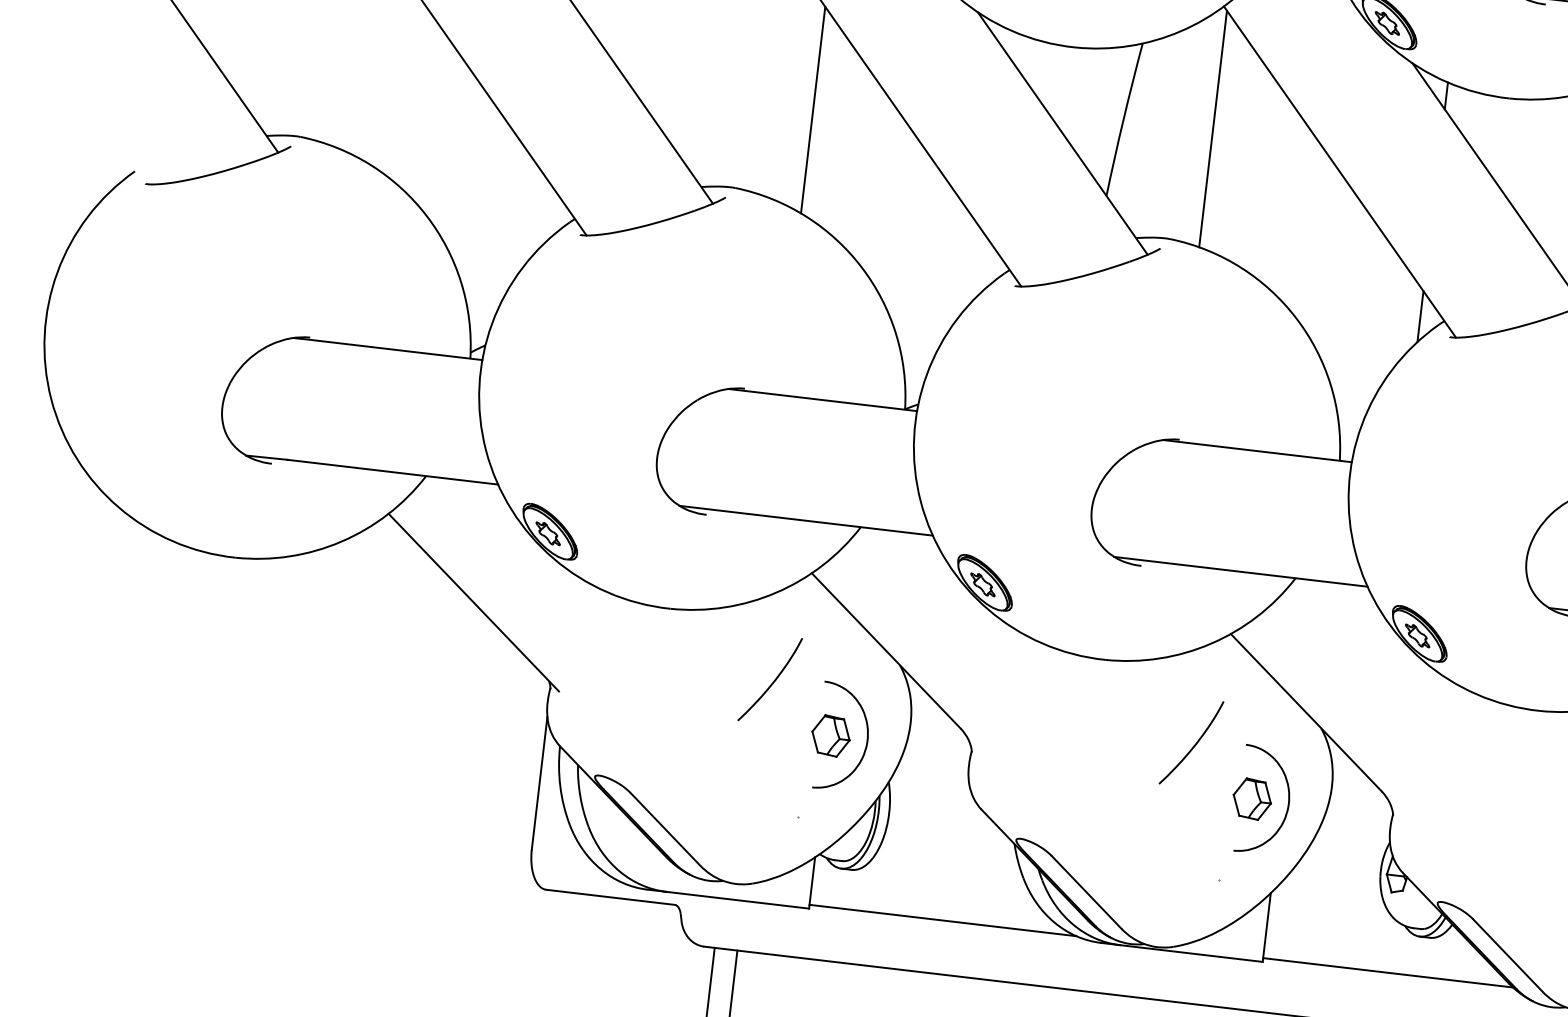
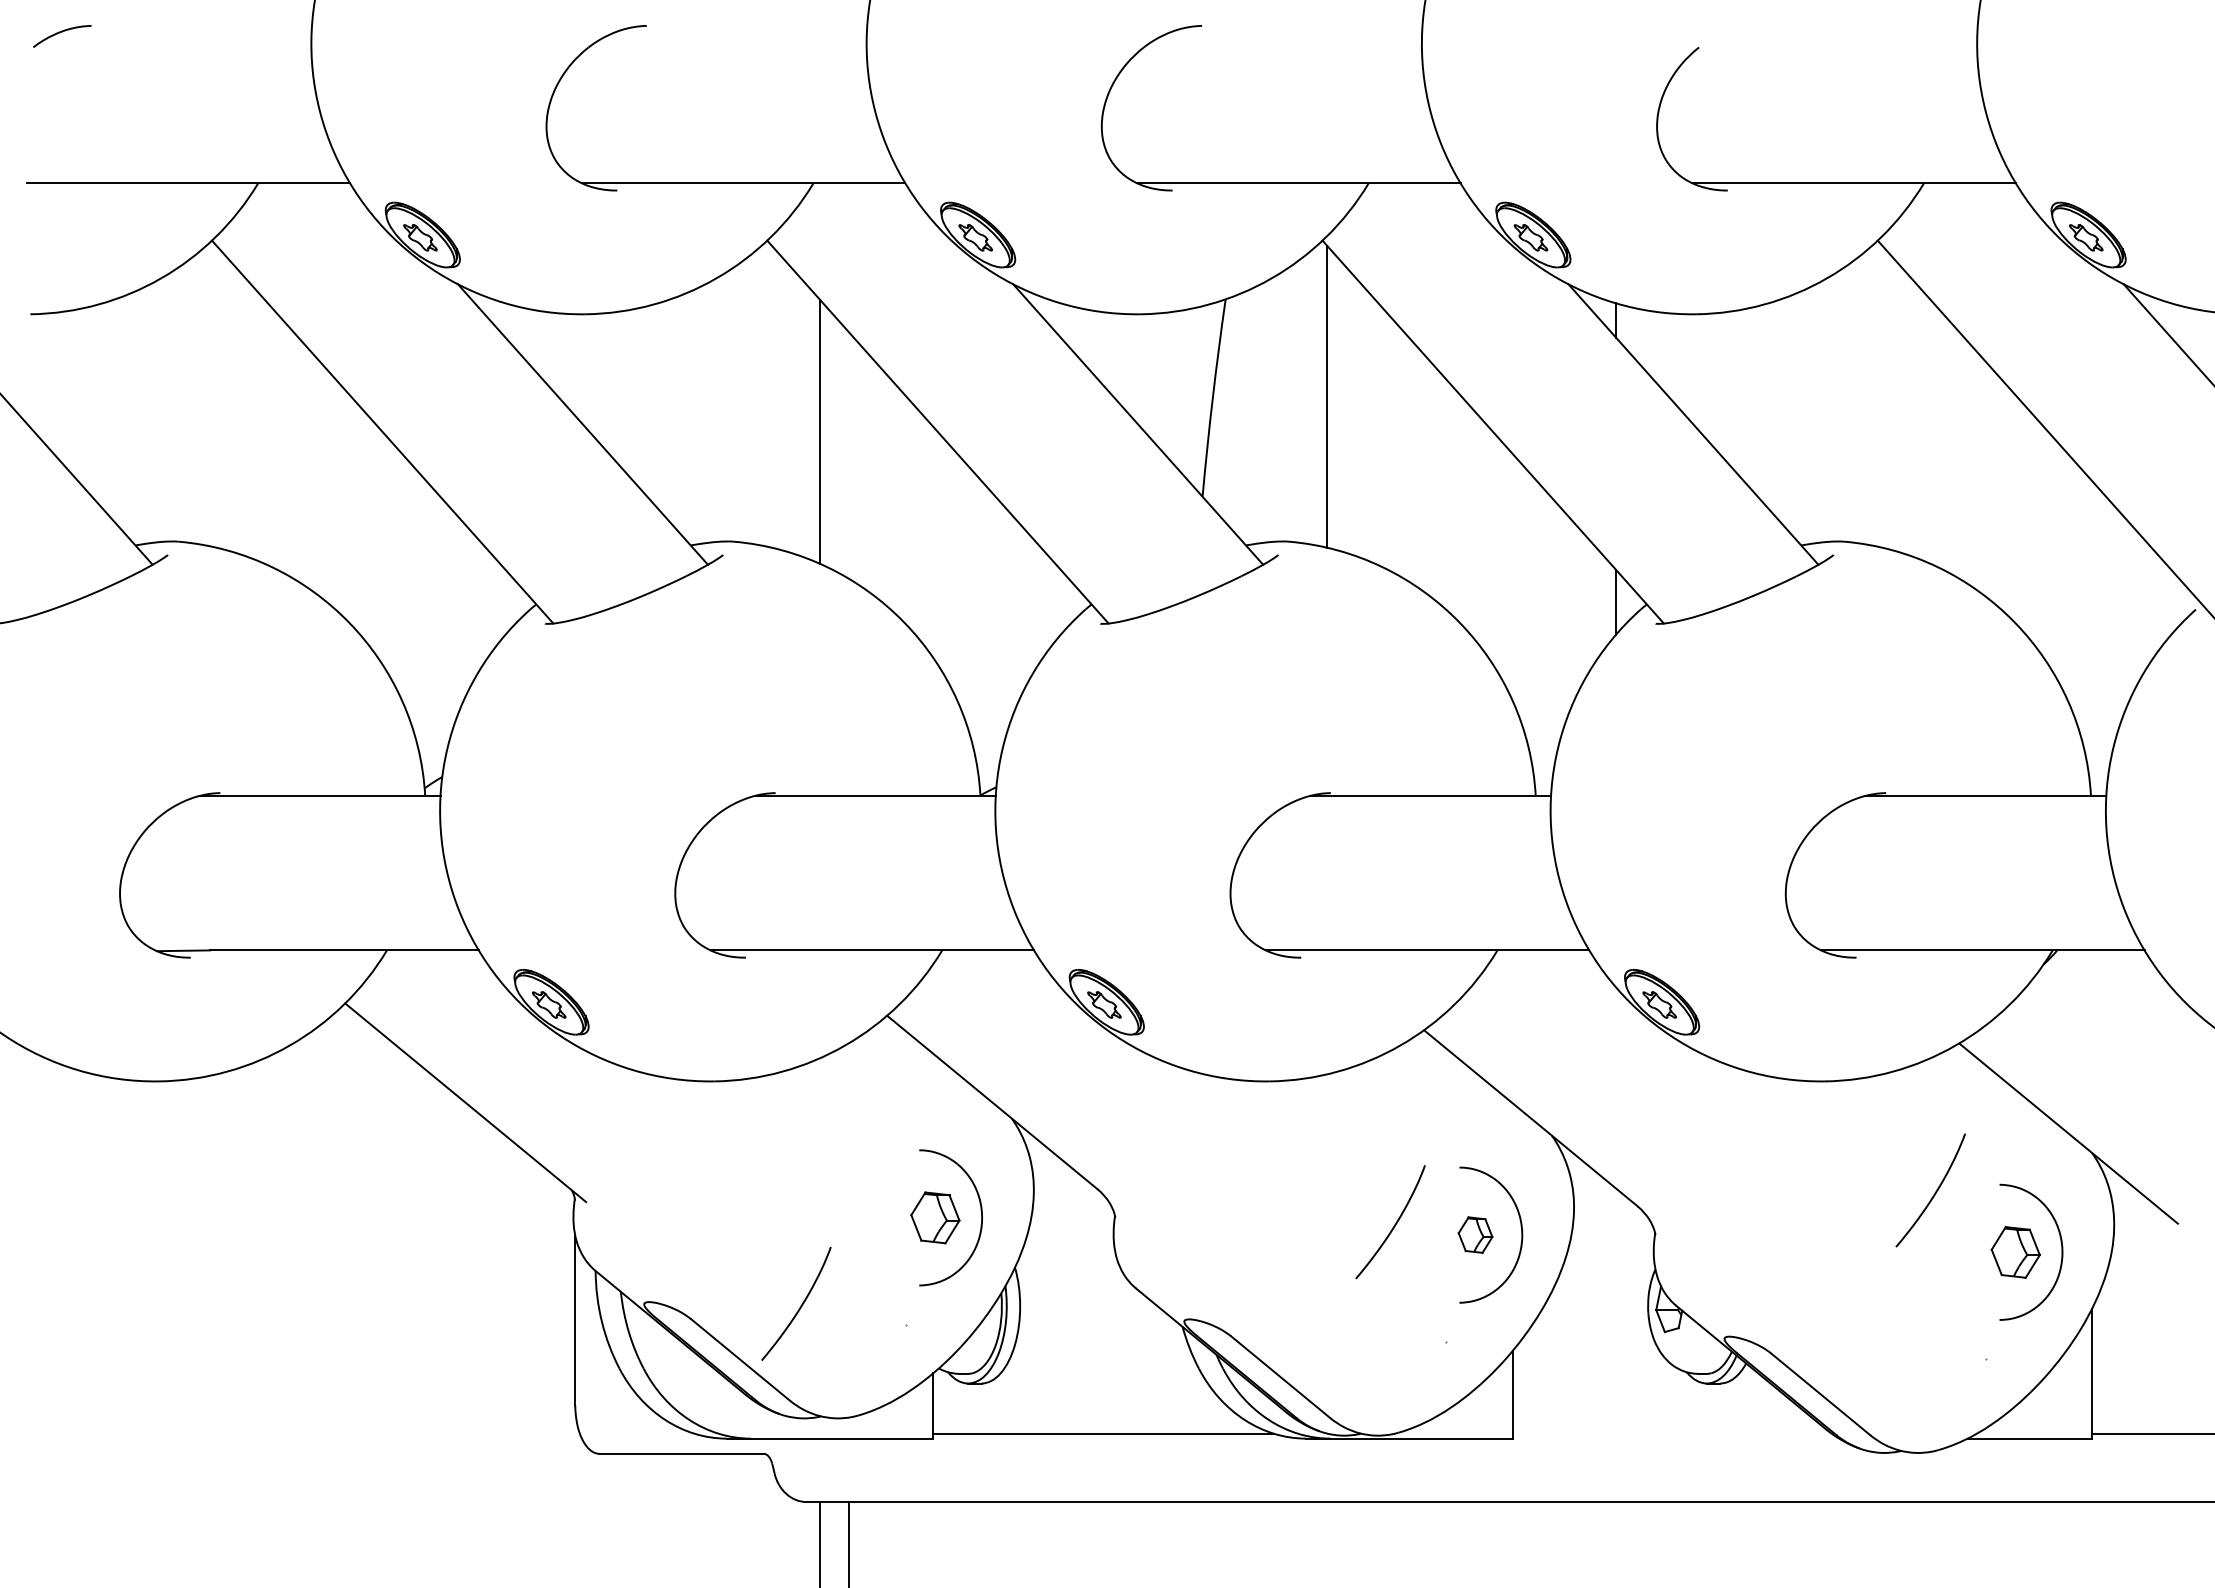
curve: (773, 681) -> (800, 1305), moved
curve: (1194, 745) -> (1394, 1224), moved
part: (1252, 798) -> (1475, 1234), size x0.7
line: (1387, 972) -> (1671, 1433), removed

